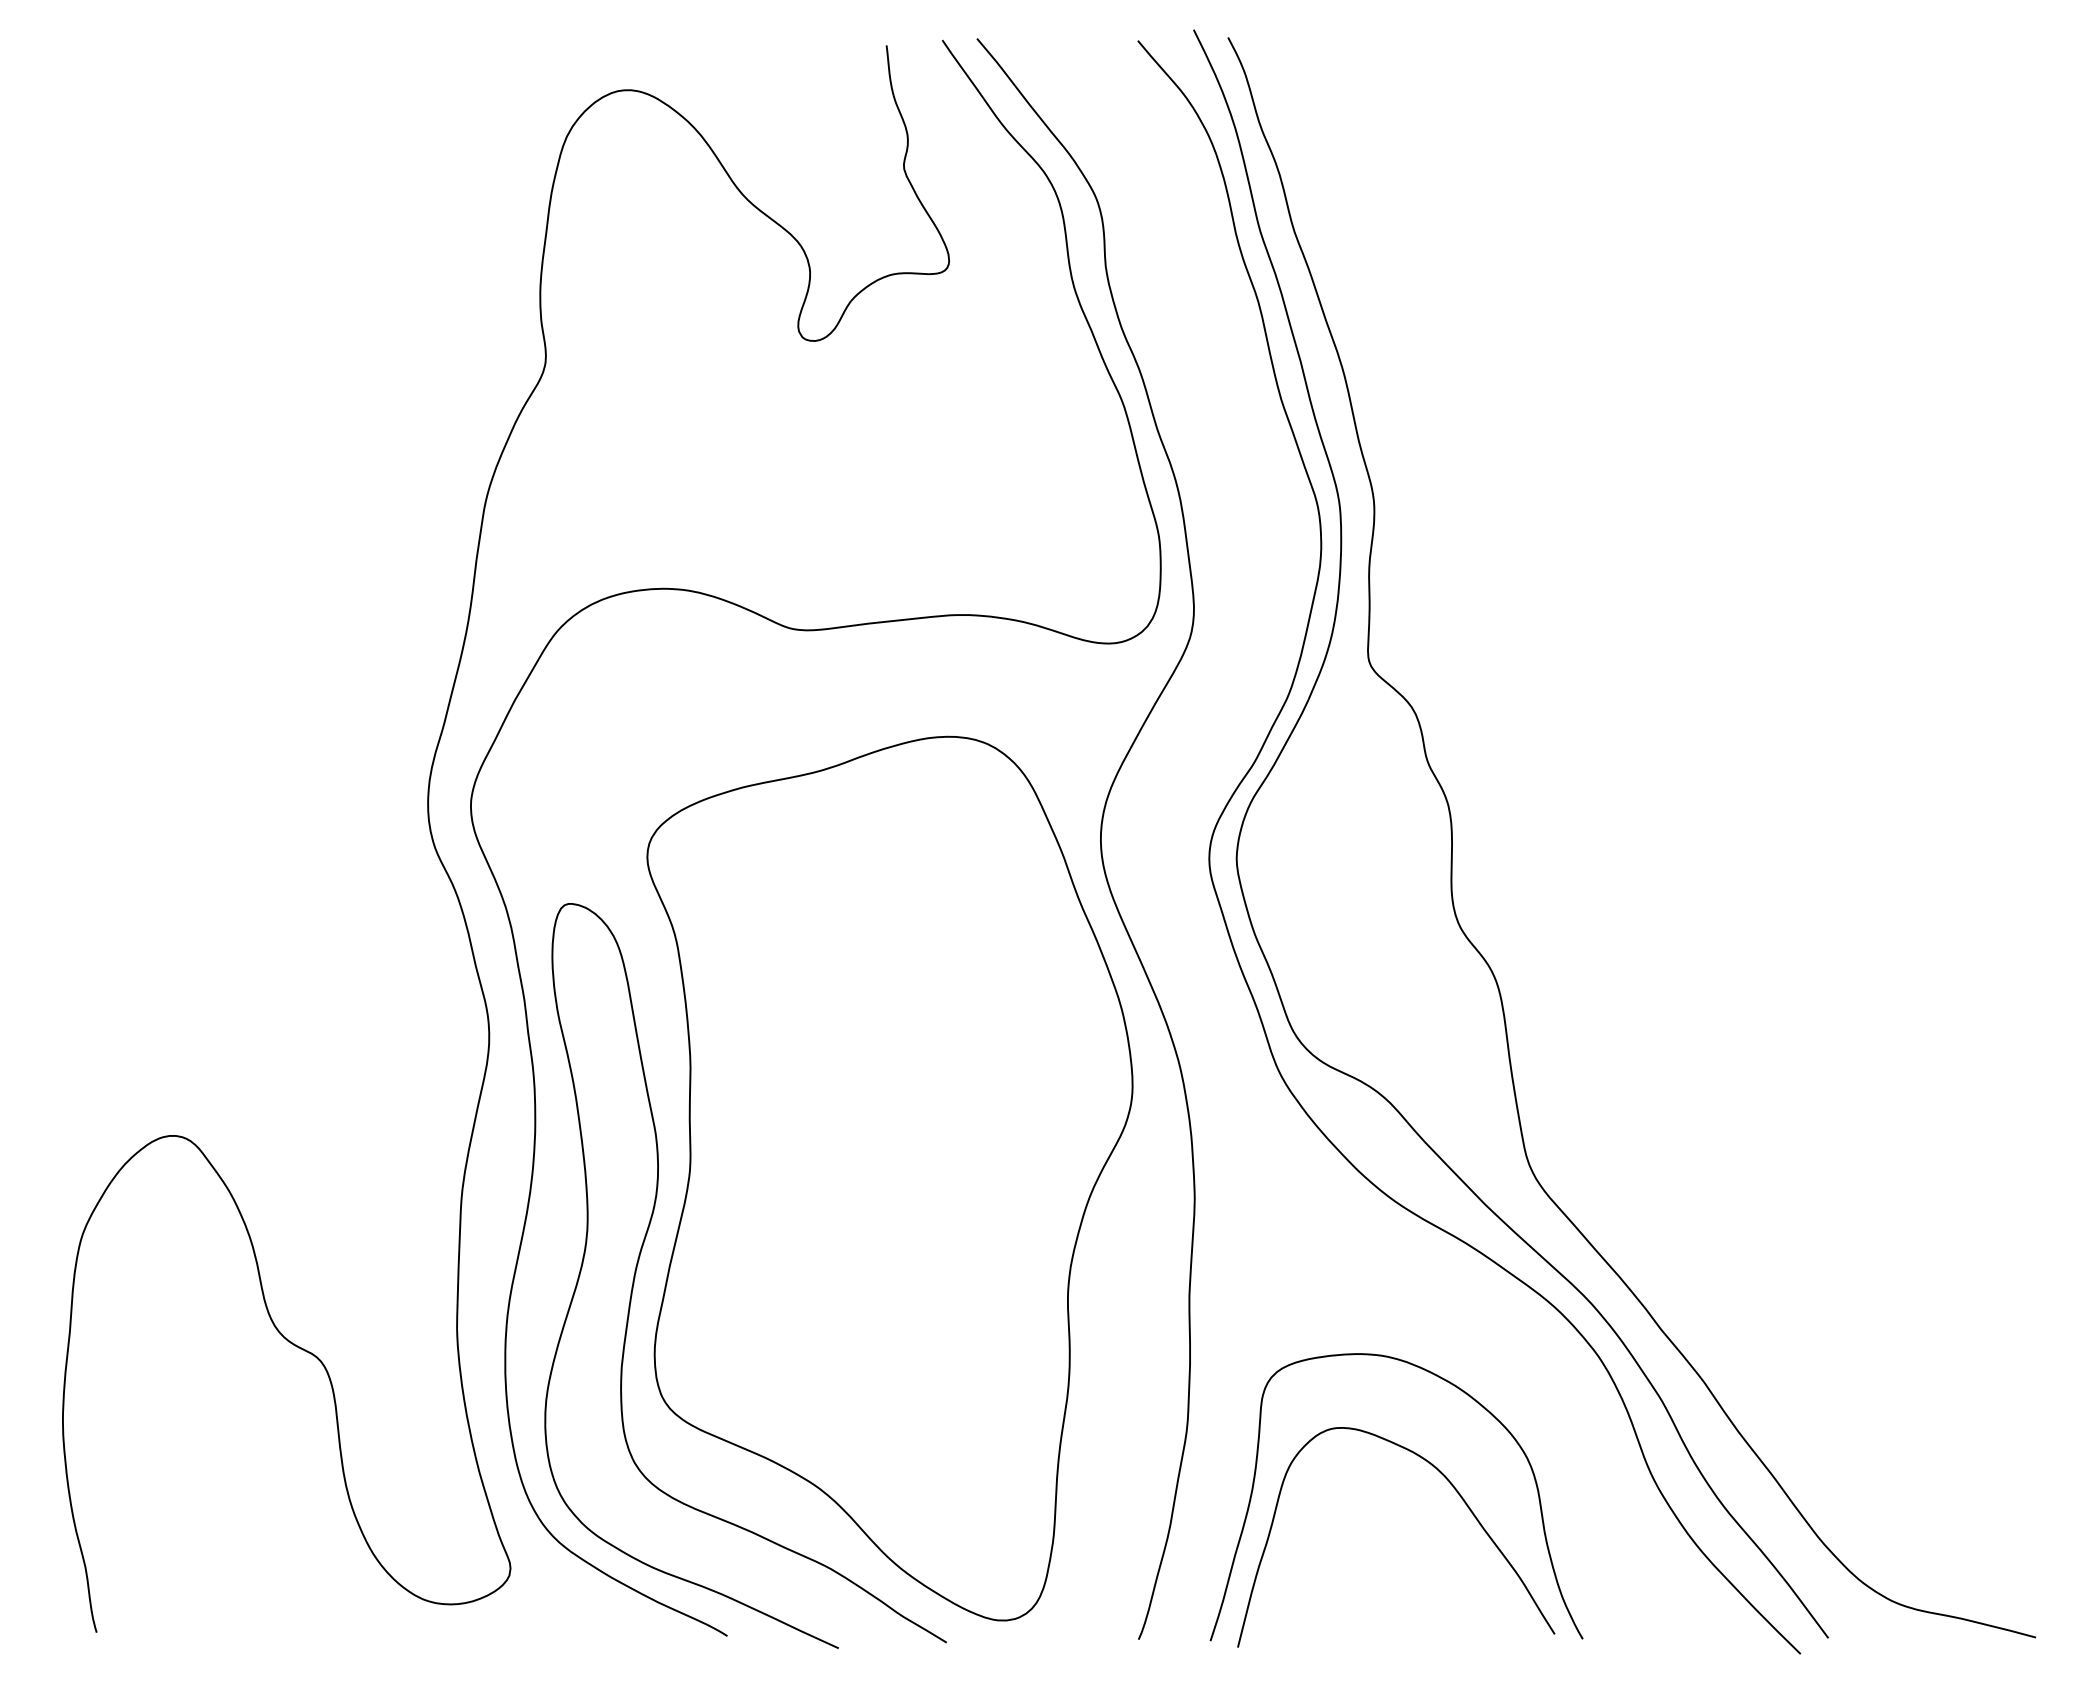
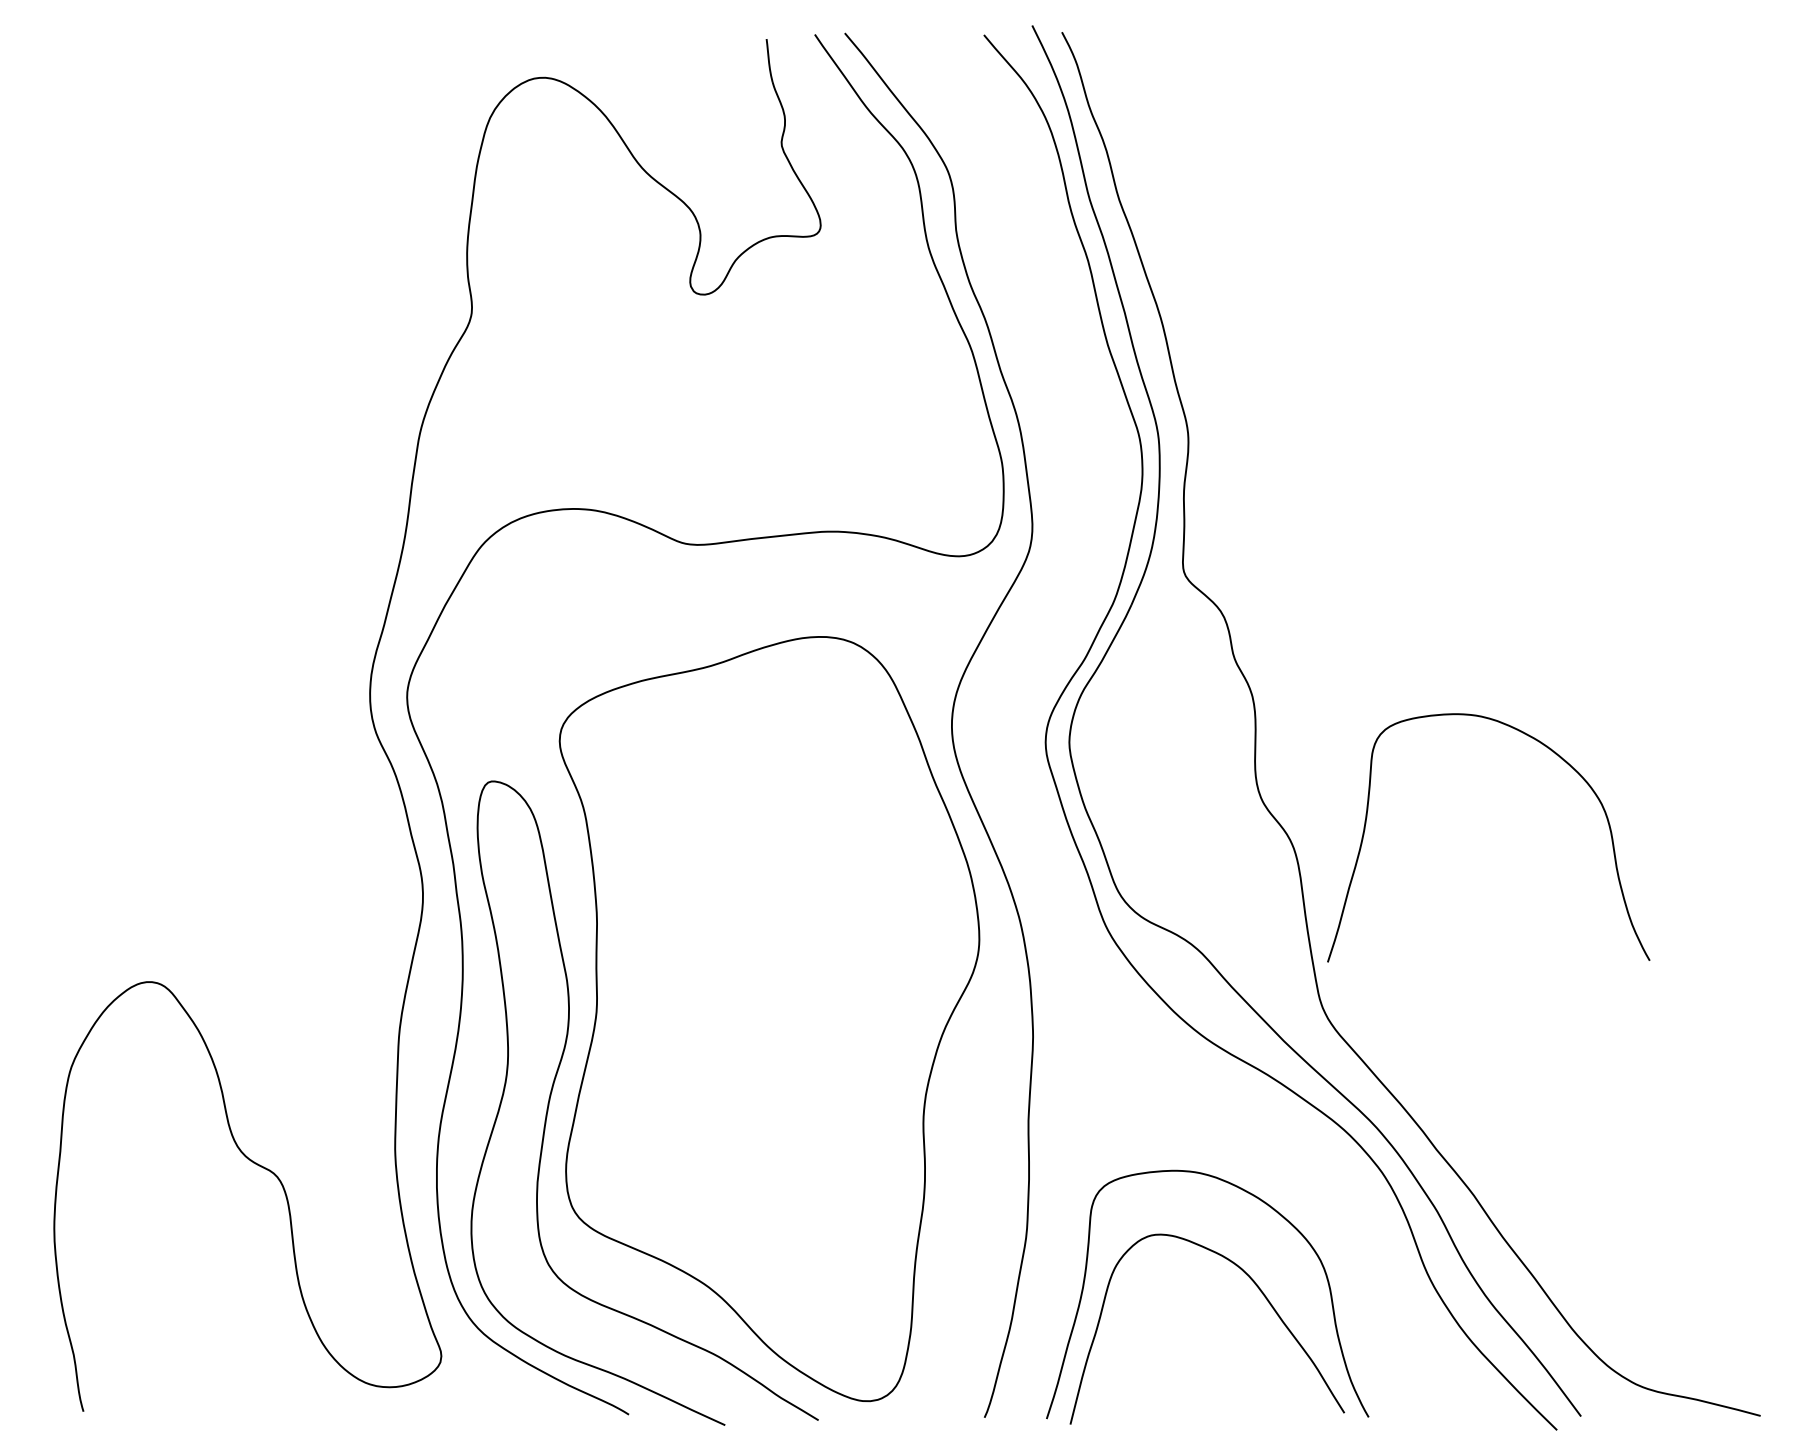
curve: (1798, 872) -> (1555, 754), added

